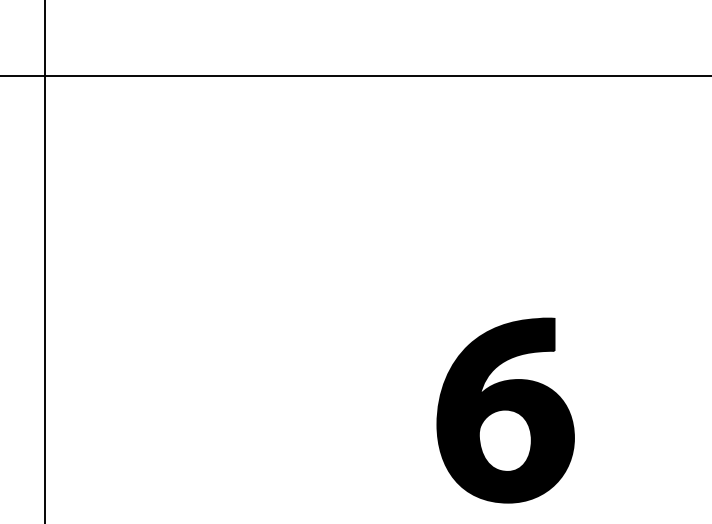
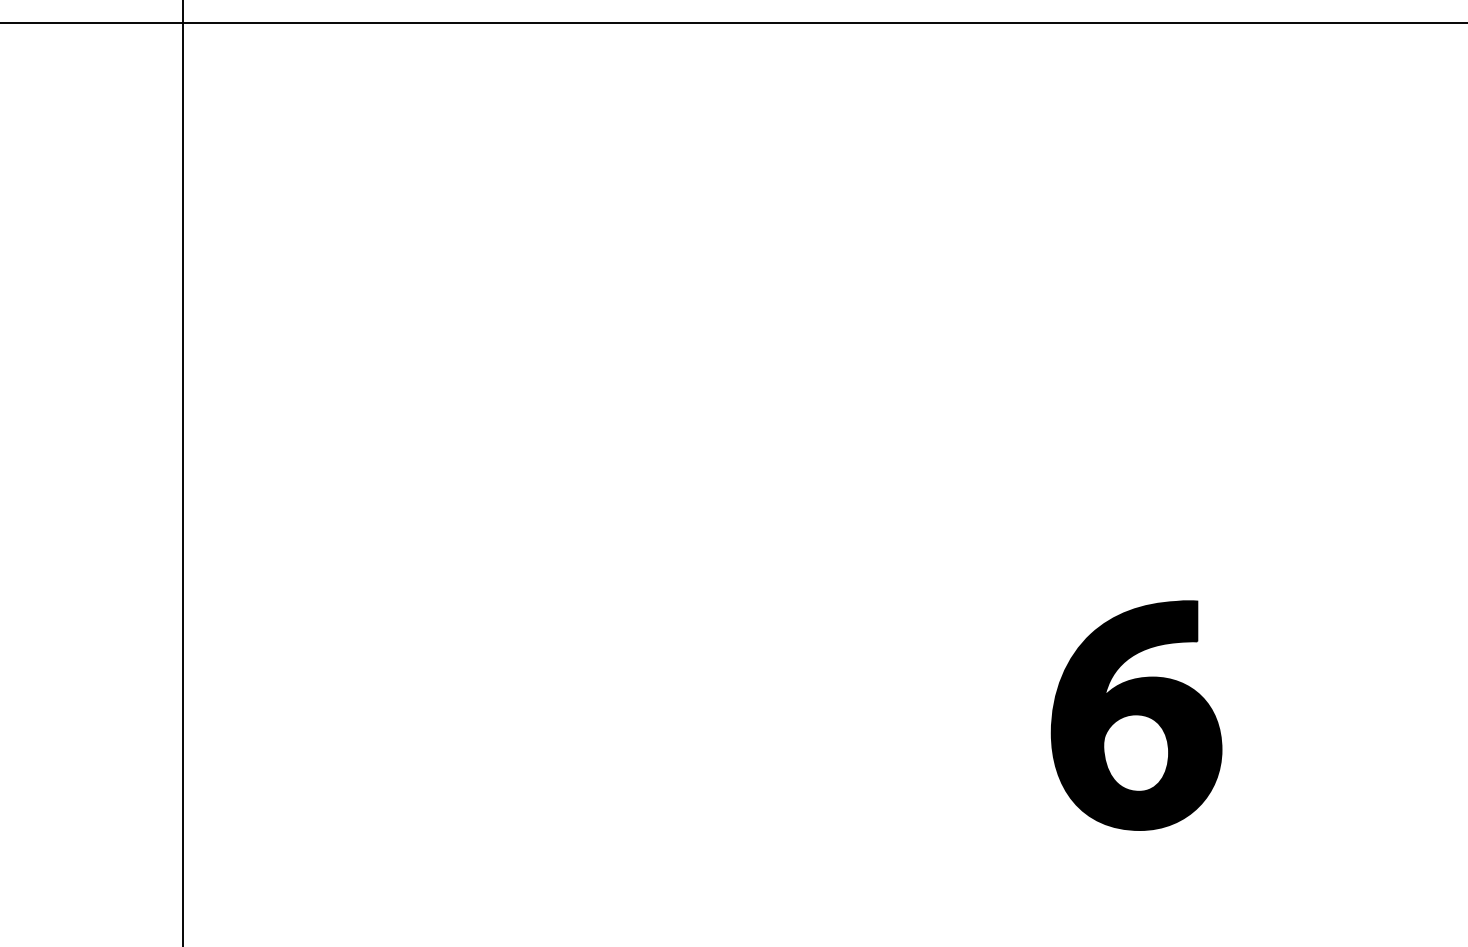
part: (505, 410) -> (1136, 715), size x0.6

